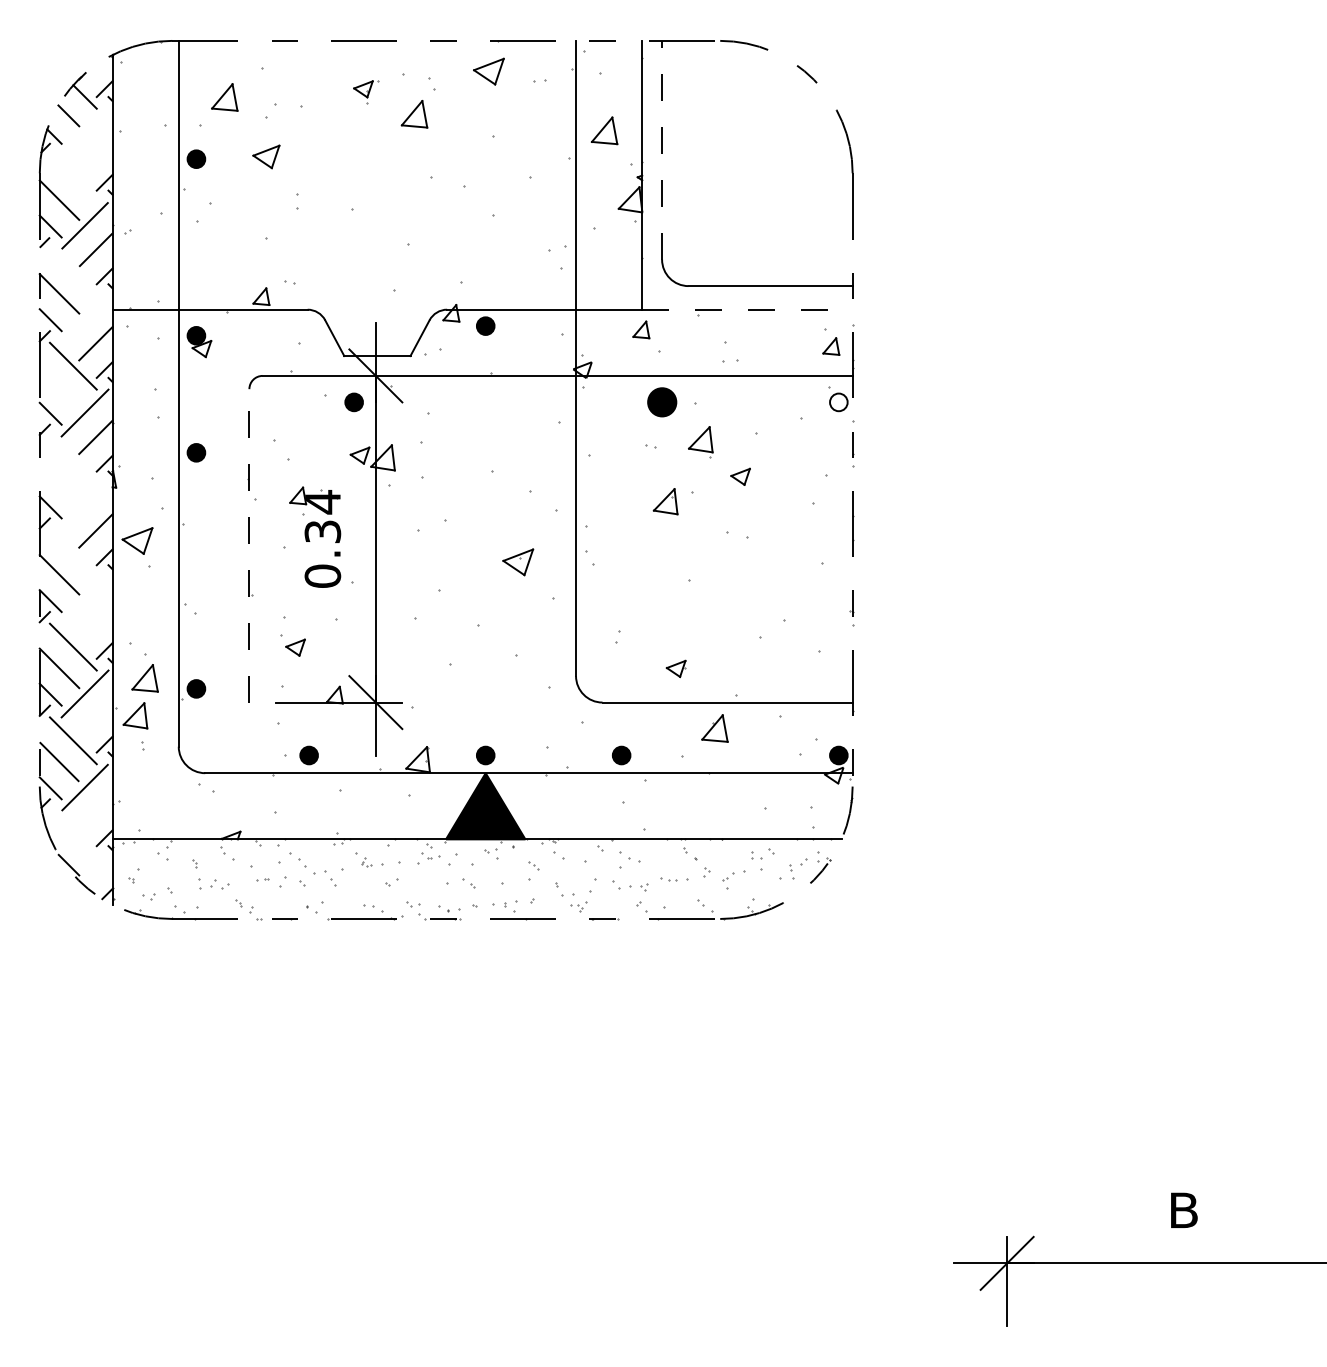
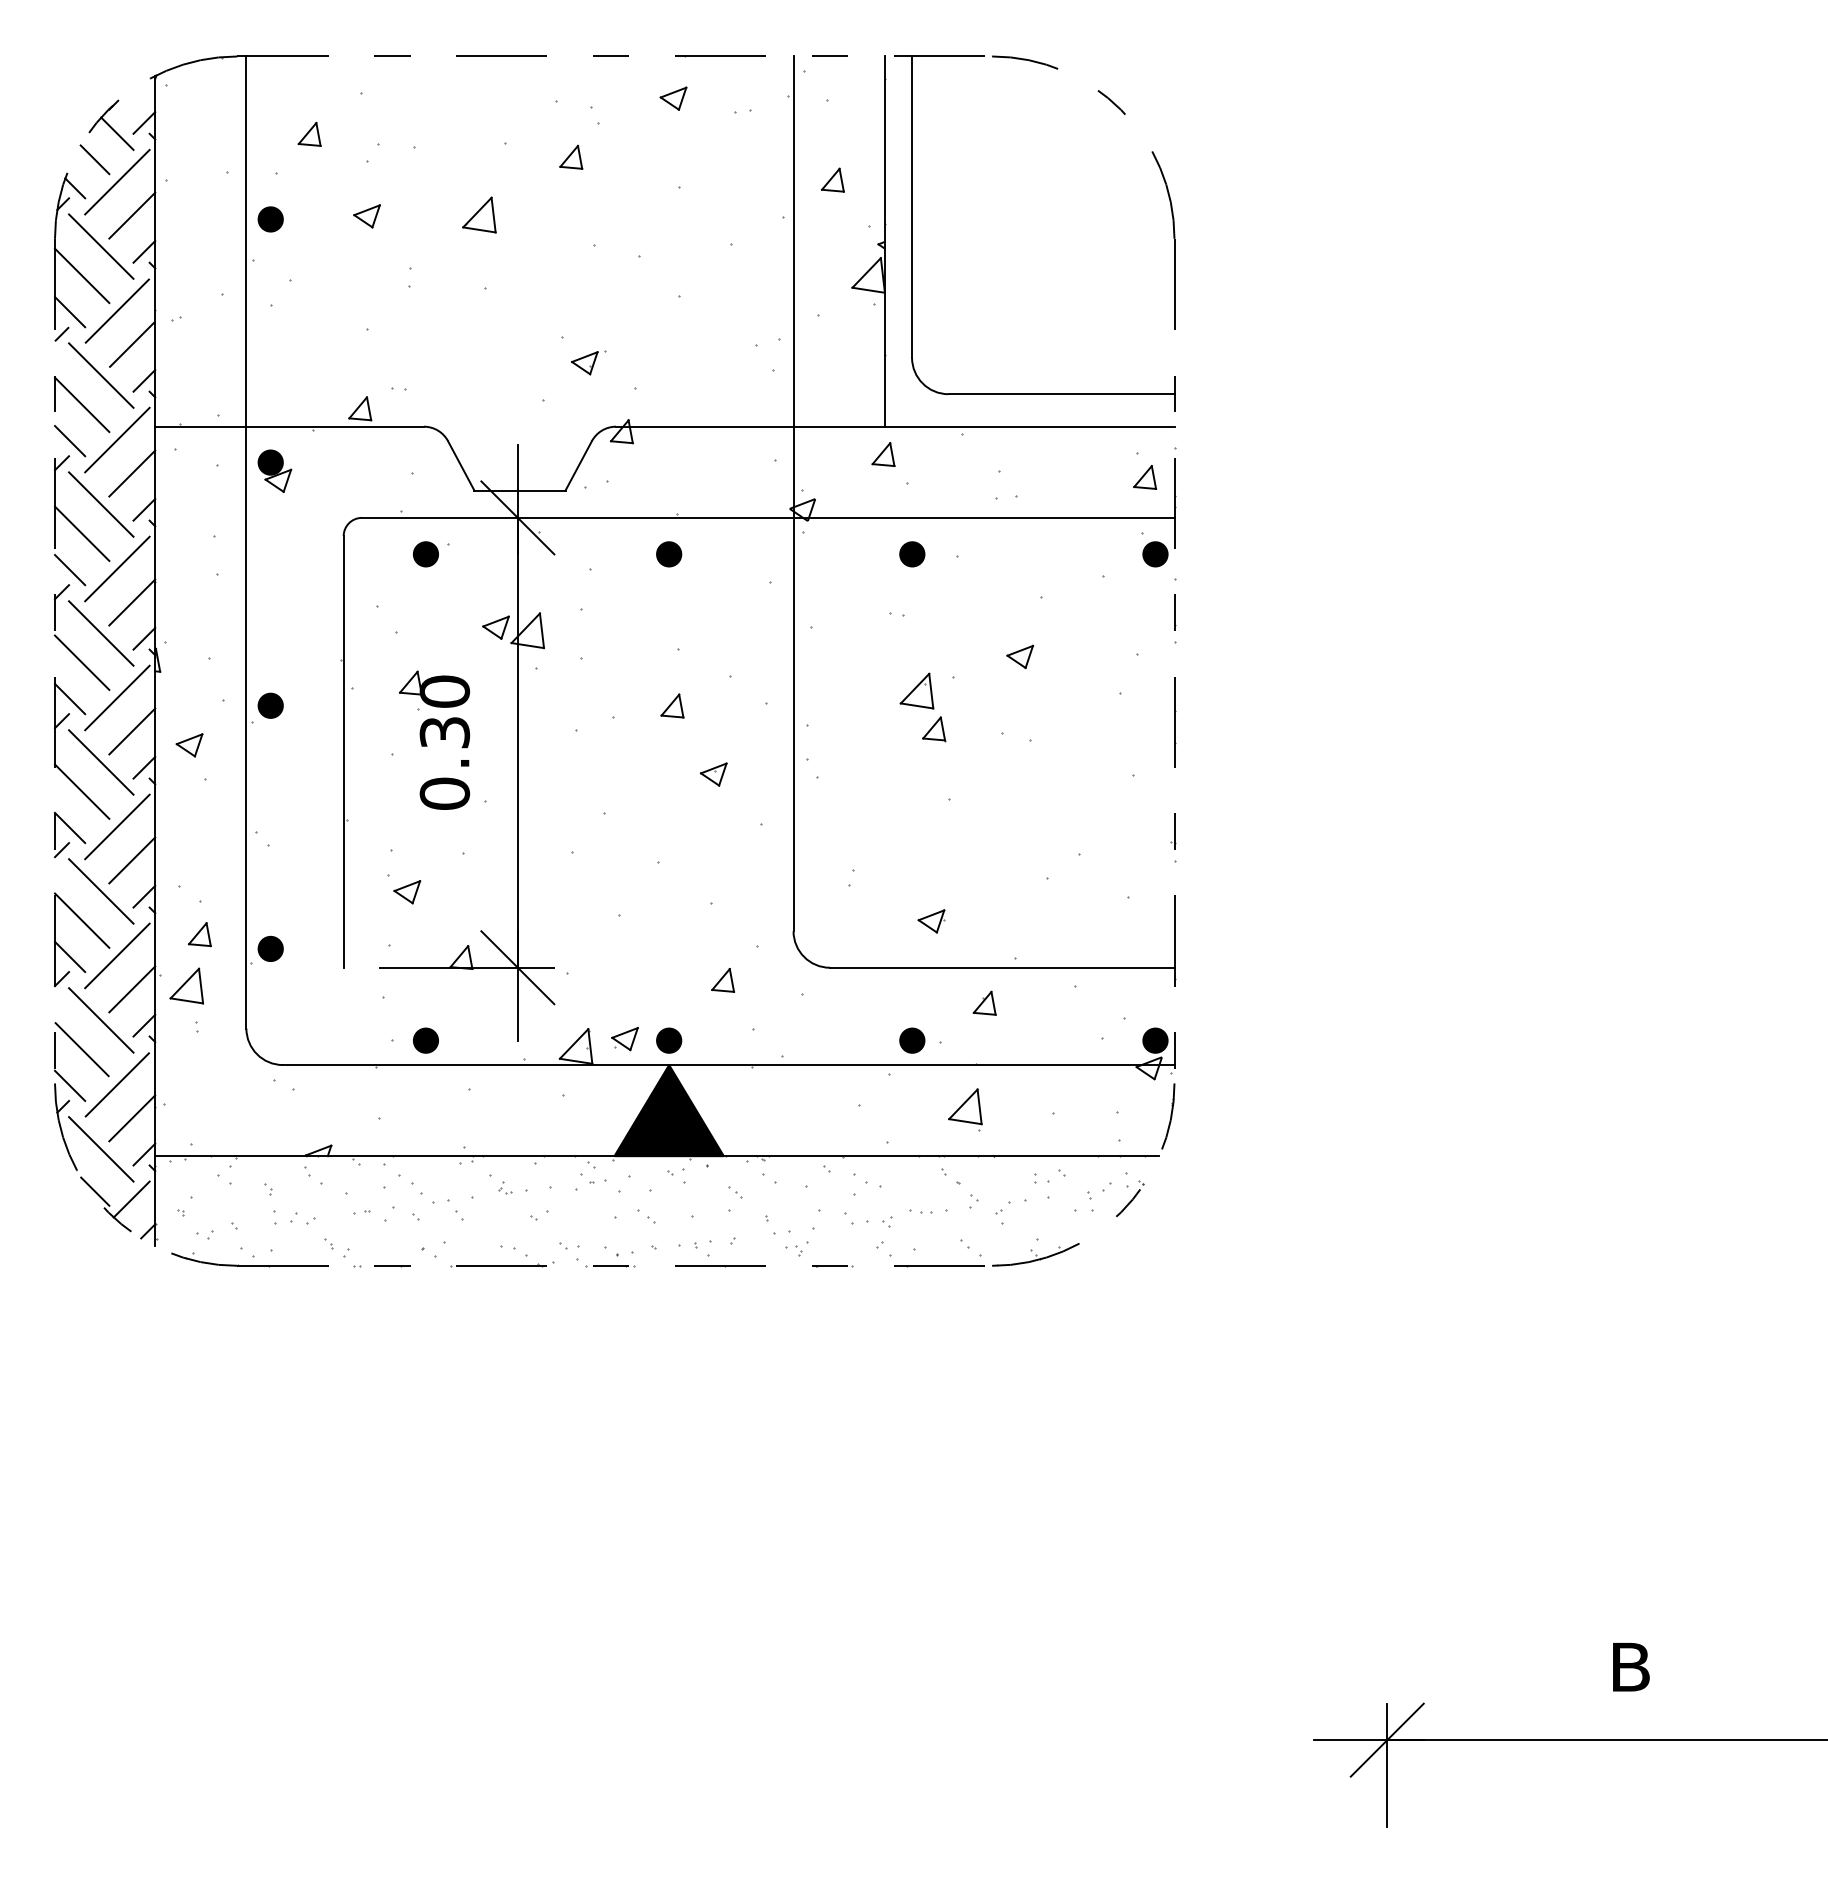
part: (488, 71) -> (673, 98), size x0.62
part: (366, 88) -> (588, 362), moved
part: (224, 97) -> (309, 134), size x0.62
part: (414, 113) -> (571, 156), size x0.62
part: (604, 130) -> (832, 179), size x0.62
line: (85, 131) -> (117, 181), added
line: (662, 150) -> (912, 207), dashed -> solid
part: (348, 155) -> (479, 214), added
line: (96, 156) -> (132, 215), added
part: (265, 157) -> (366, 216), size x0.71
line: (73, 178) -> (101, 246), added
line: (73, 272) -> (101, 375), added
line: (747, 309) -> (1029, 426), dashed -> solid
line: (85, 318) -> (117, 439), added
part: (485, 326) -> (669, 554), moved
line: (59, 387) -> (81, 533), added
part: (353, 402) -> (425, 554), moved
part: (662, 402) -> (912, 554), size x0.62
fill: (838, 402) -> (1155, 554), added
part: (700, 441) -> (965, 1109), moved
part: (196, 452) -> (270, 705), moved
line: (73, 459) -> (101, 633), added
line: (59, 480) -> (81, 662), added
text: (322, 501) -> (444, 691), 0.34 -> 0.30
line: (85, 506) -> (117, 697), added
part: (488, 512) -> (672, 705), added
part: (678, 529) -> (934, 729), added
part: (137, 541) -> (189, 745), size x0.62
line: (249, 545) -> (343, 751), dashed -> solid
line: (73, 553) -> (101, 762), added
part: (517, 562) -> (713, 774), size x0.62
line: (85, 599) -> (117, 826), added
line: (96, 624) -> (132, 860), added
part: (144, 678) -> (199, 934), size x0.62
part: (524, 711) -> (722, 980), added
line: (96, 718) -> (132, 989), added
part: (714, 727) -> (984, 1002), size x0.62
part: (453, 754) -> (624, 1039), added
part: (621, 755) -> (912, 1040), moved
line: (96, 812) -> (132, 1118), added
line: (73, 834) -> (101, 1149), added
line: (95, 870) -> (131, 1199), added

